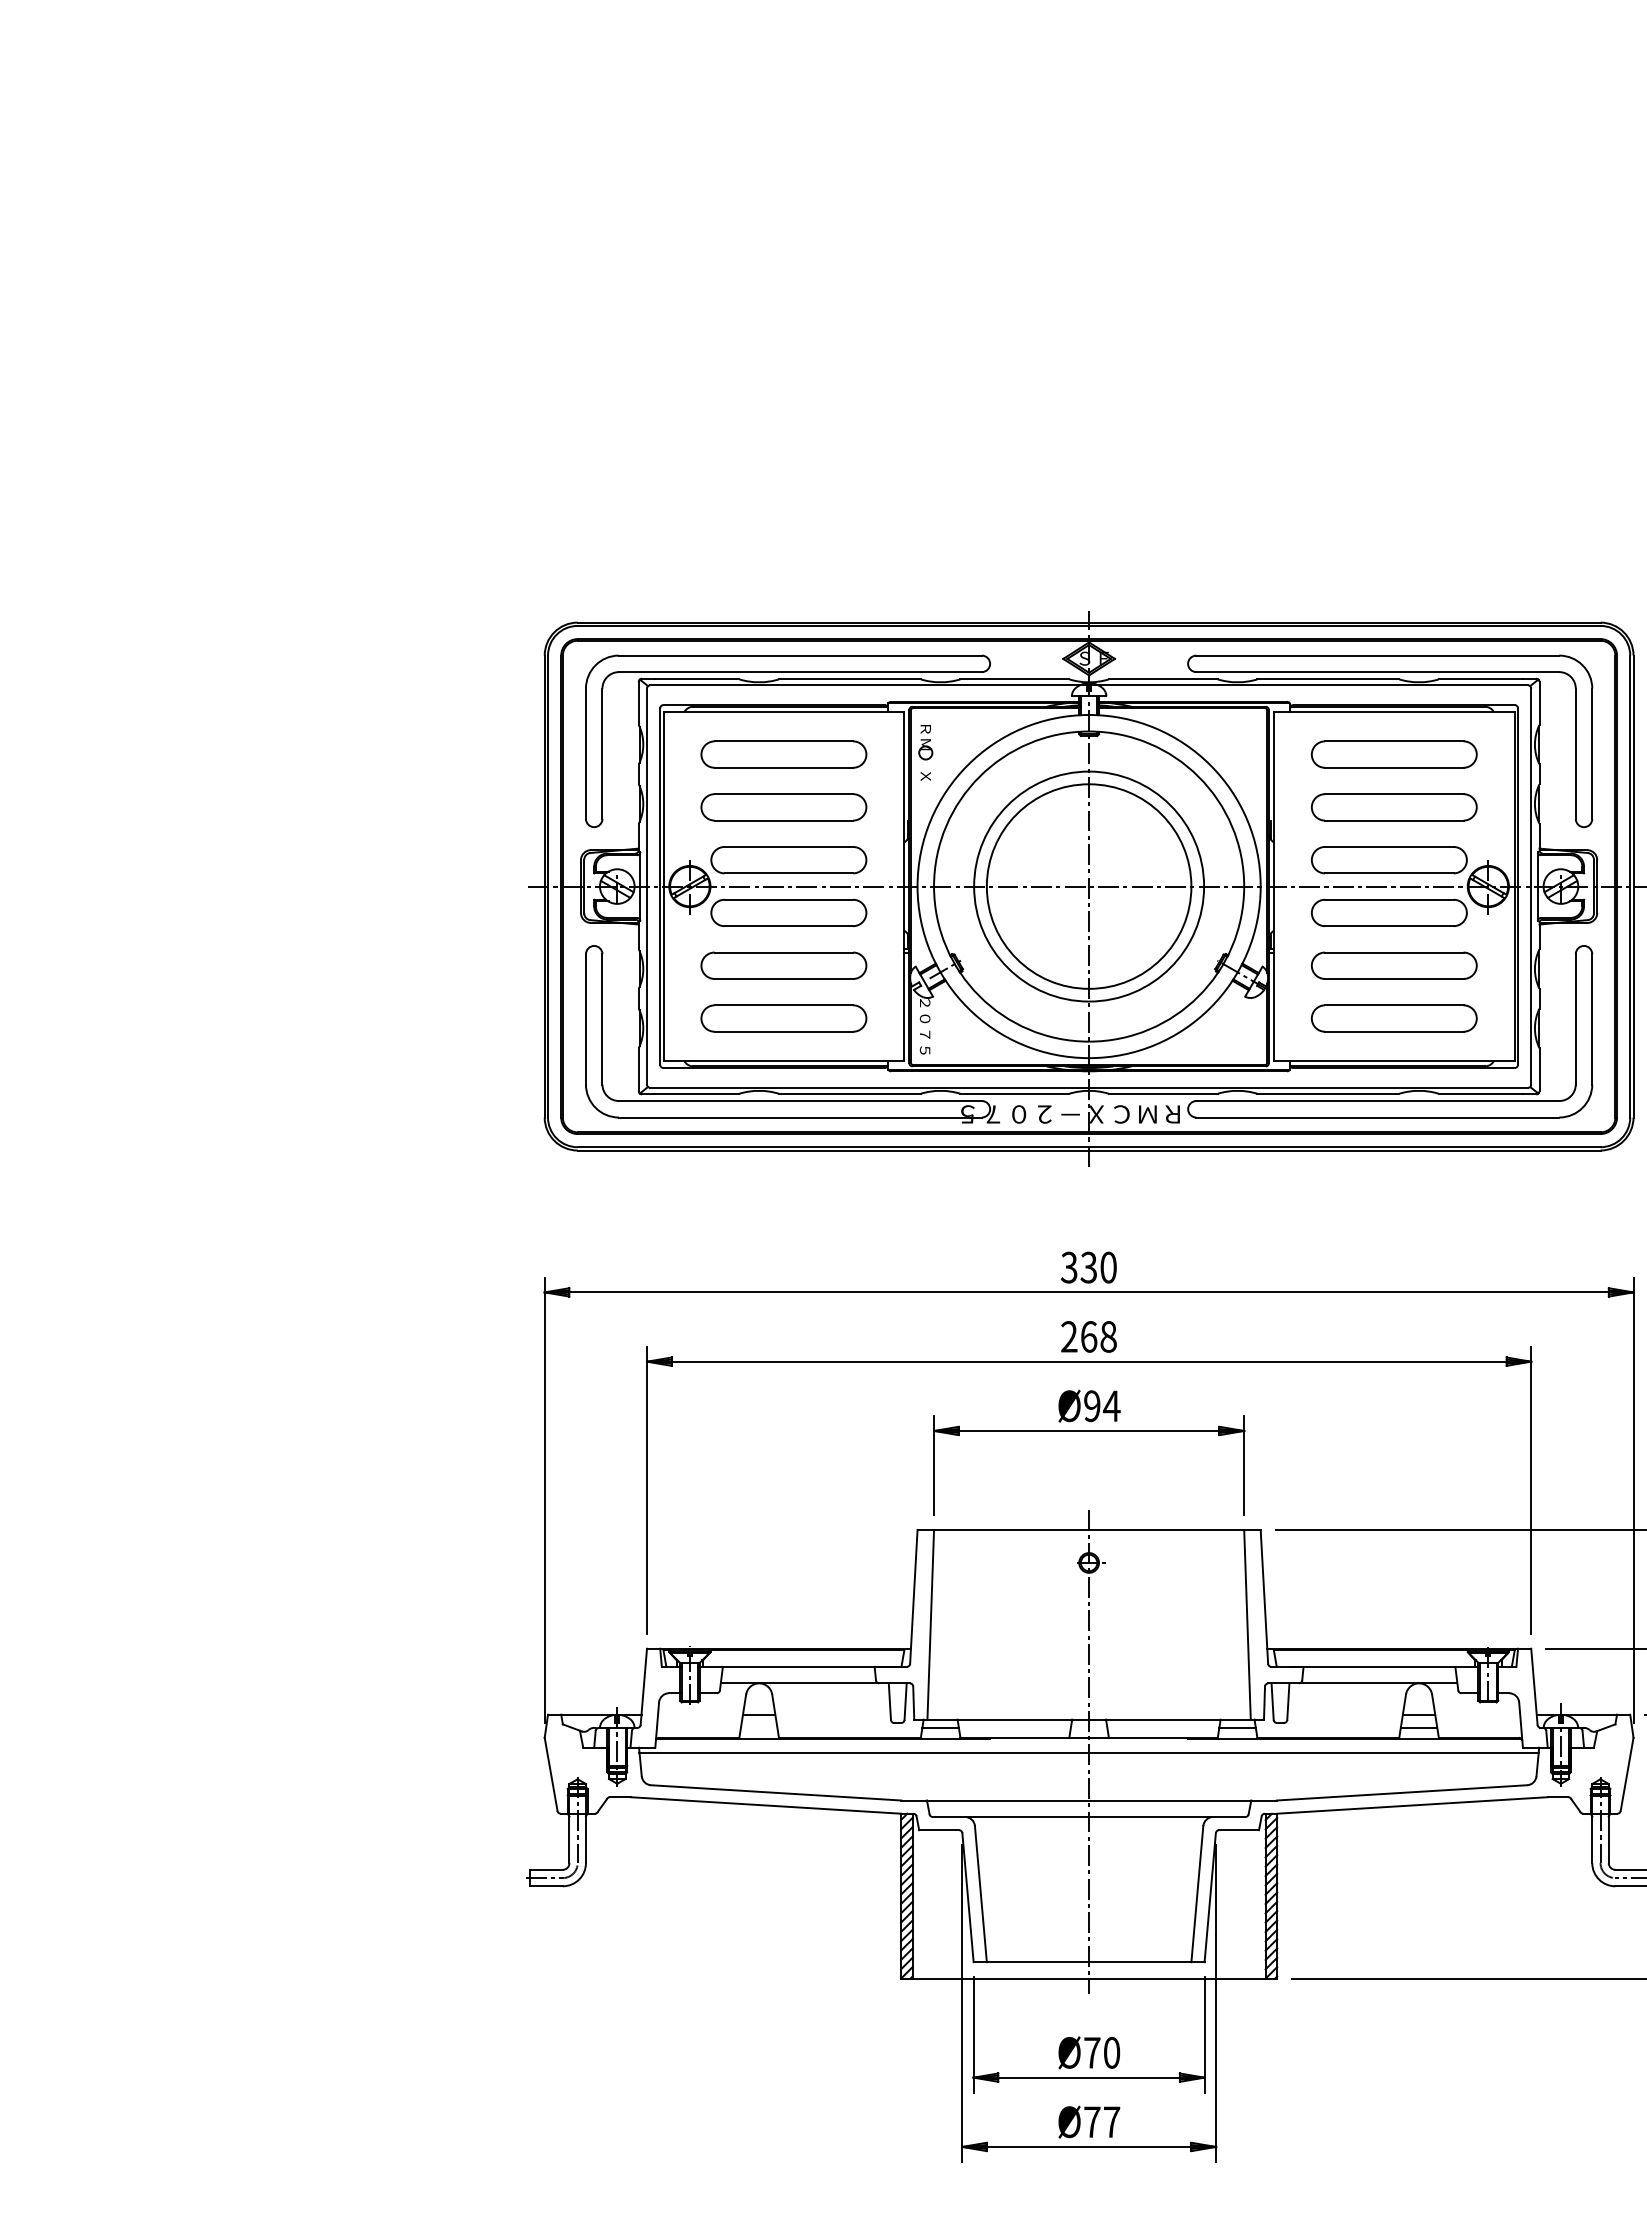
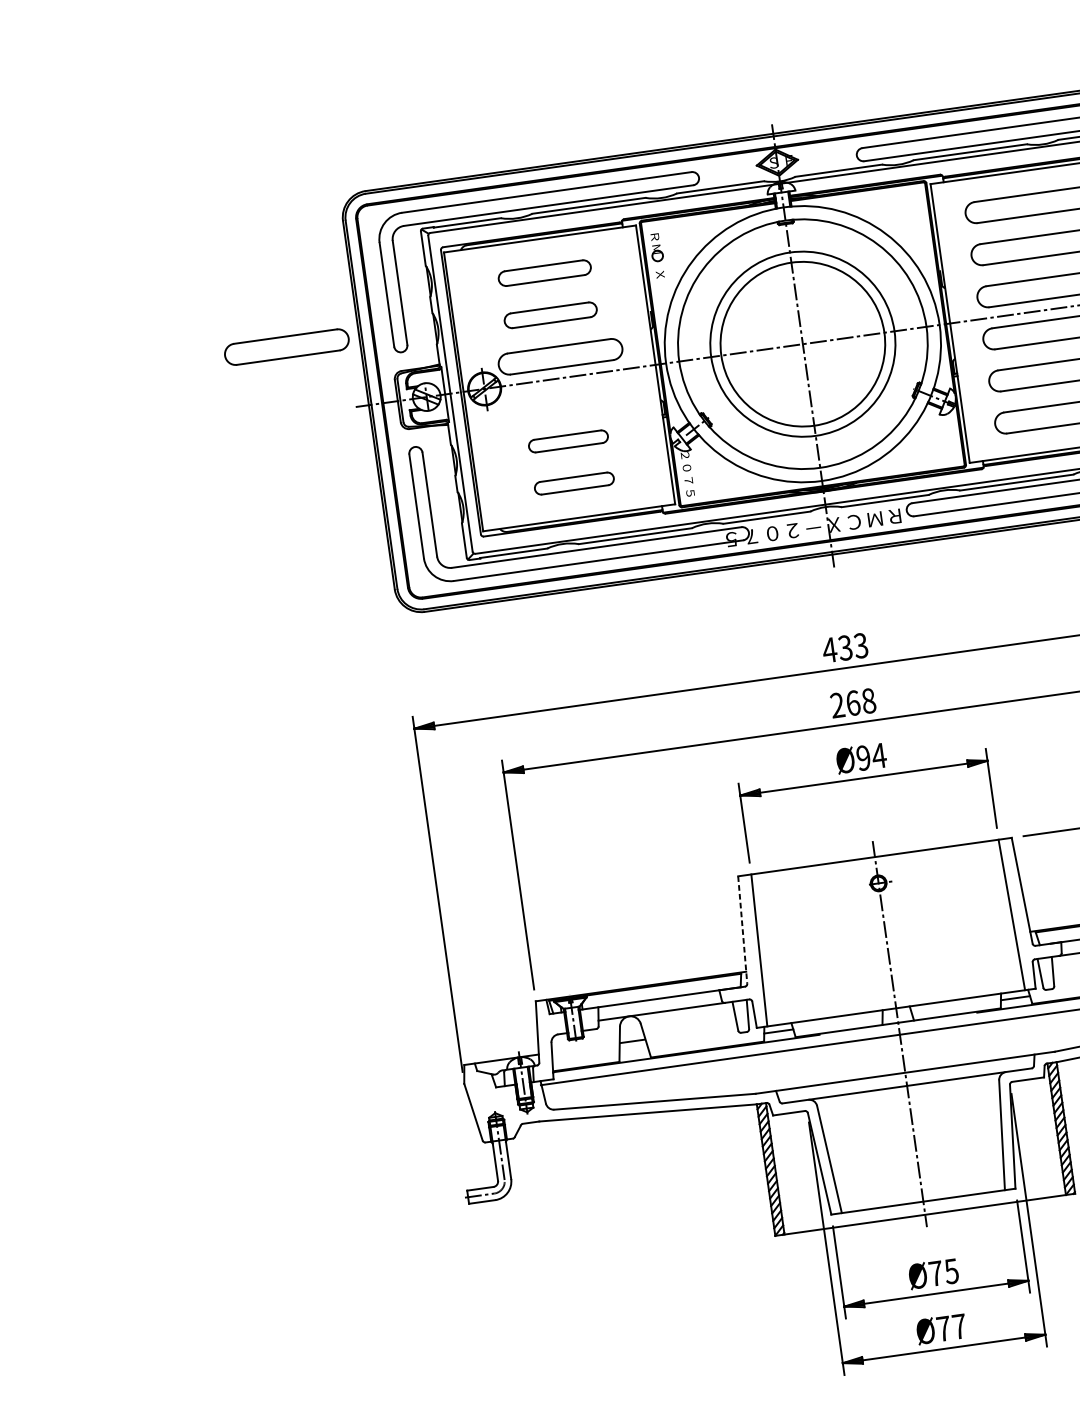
part: (783, 754) -> (544, 273), size x0.7
part: (783, 807) -> (550, 315), size x0.7
part: (788, 912) -> (286, 346), moved
part: (783, 965) -> (568, 441), size x0.6
part: (783, 1018) -> (574, 483), size x0.6
text: (1088, 1267) -> (845, 647), 330 -> 433
line: (913, 1597) -> (742, 930), solid -> dashed
text: (1111, 2052) -> (951, 1271), Ø70 -> Ø75

